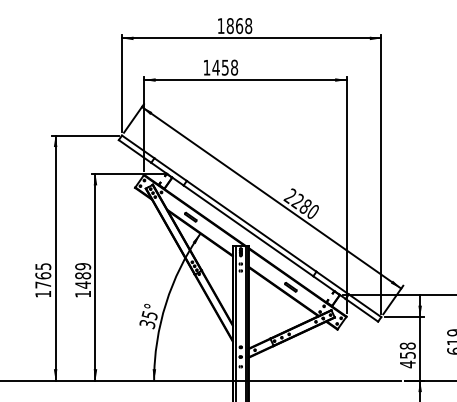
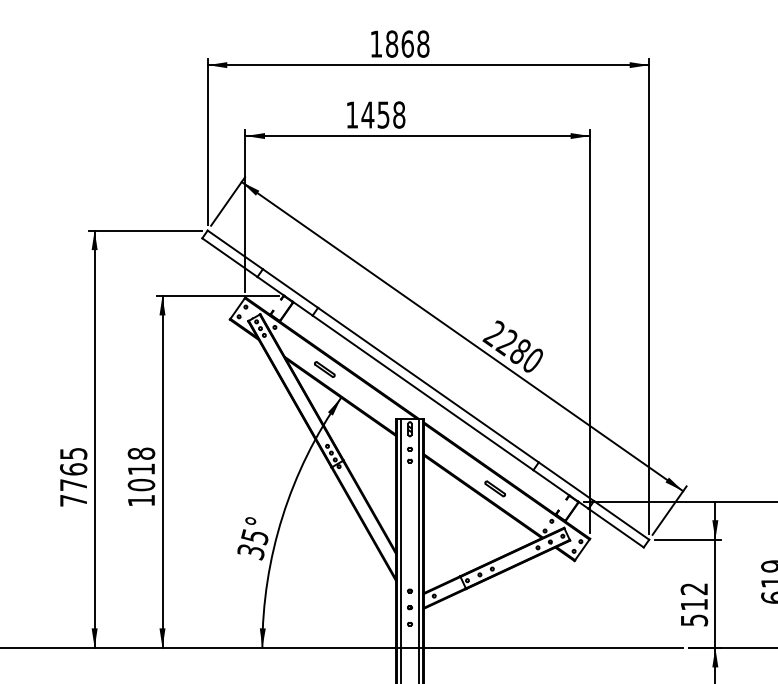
text: (83, 275) -> (142, 468), 1489 -> 1018
text: (43, 294) -> (74, 501), 1765 -> 7765
text: (407, 355) -> (693, 605), 458 -> 512

